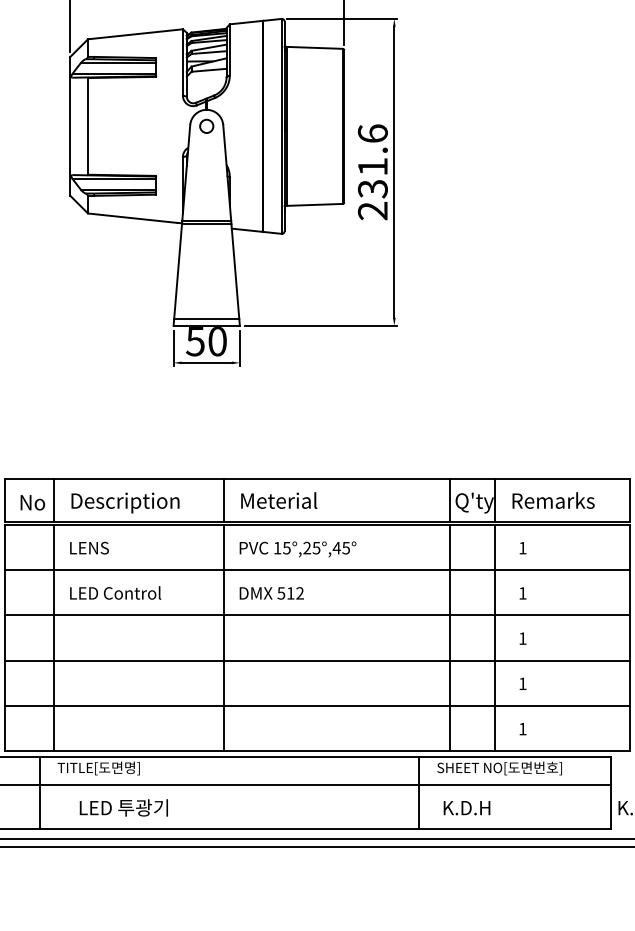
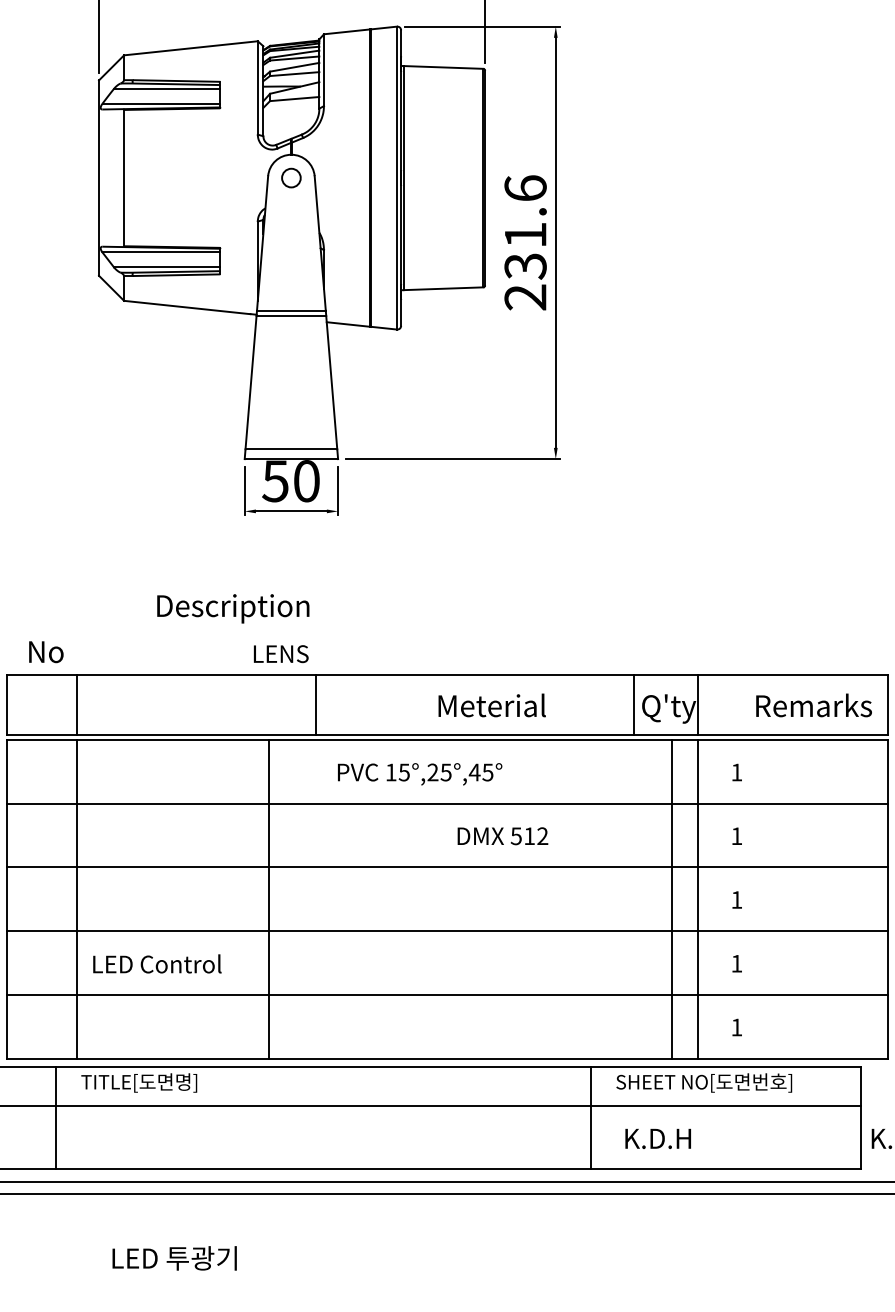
text: (279, 500) -> (492, 705), moved
text: (553, 500) -> (813, 705), moved
text: (32, 502) -> (45, 651), moved
text: (125, 502) -> (233, 608), moved
text: (89, 547) -> (281, 653), moved
text: (115, 592) -> (157, 963), moved
text: (271, 593) -> (502, 836), moved
line: (223, 637) -> (268, 898), moved
line: (450, 637) -> (672, 898), moved
text: (123, 807) -> (174, 1257), moved

